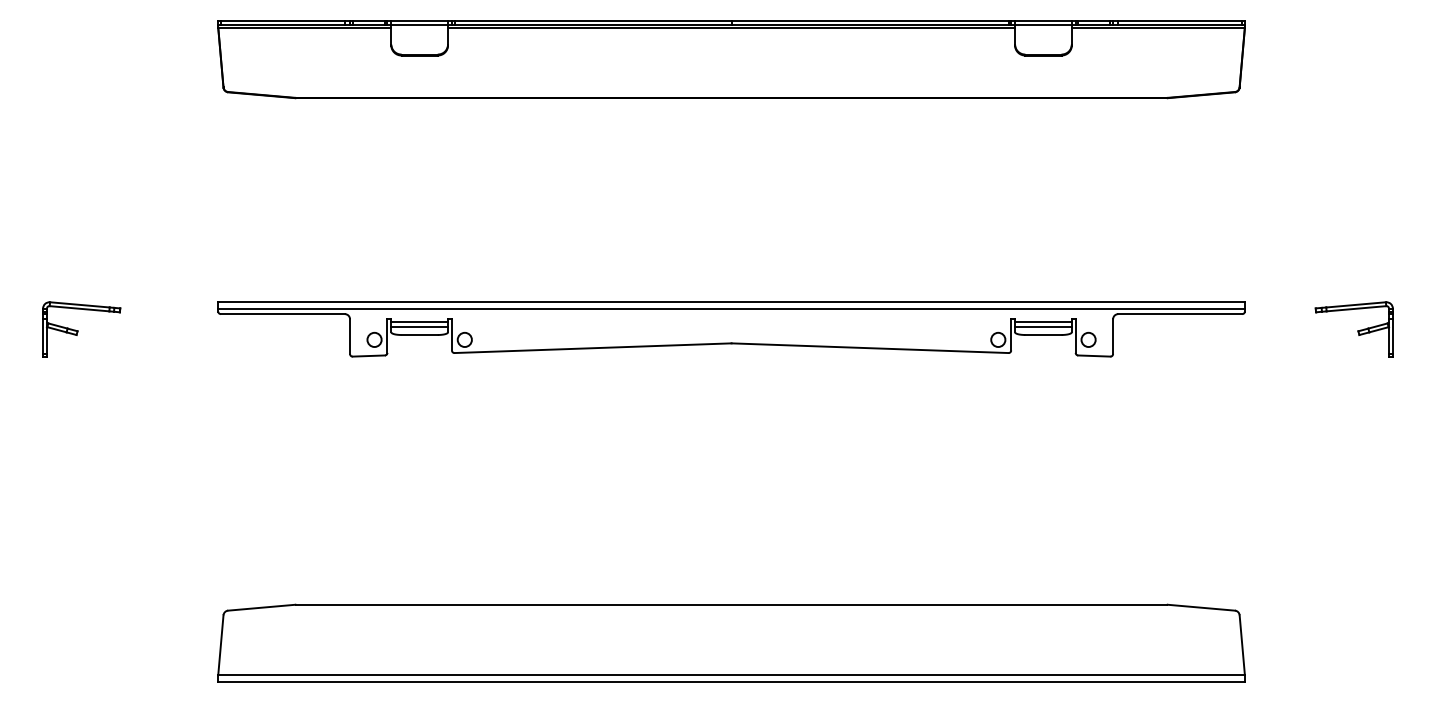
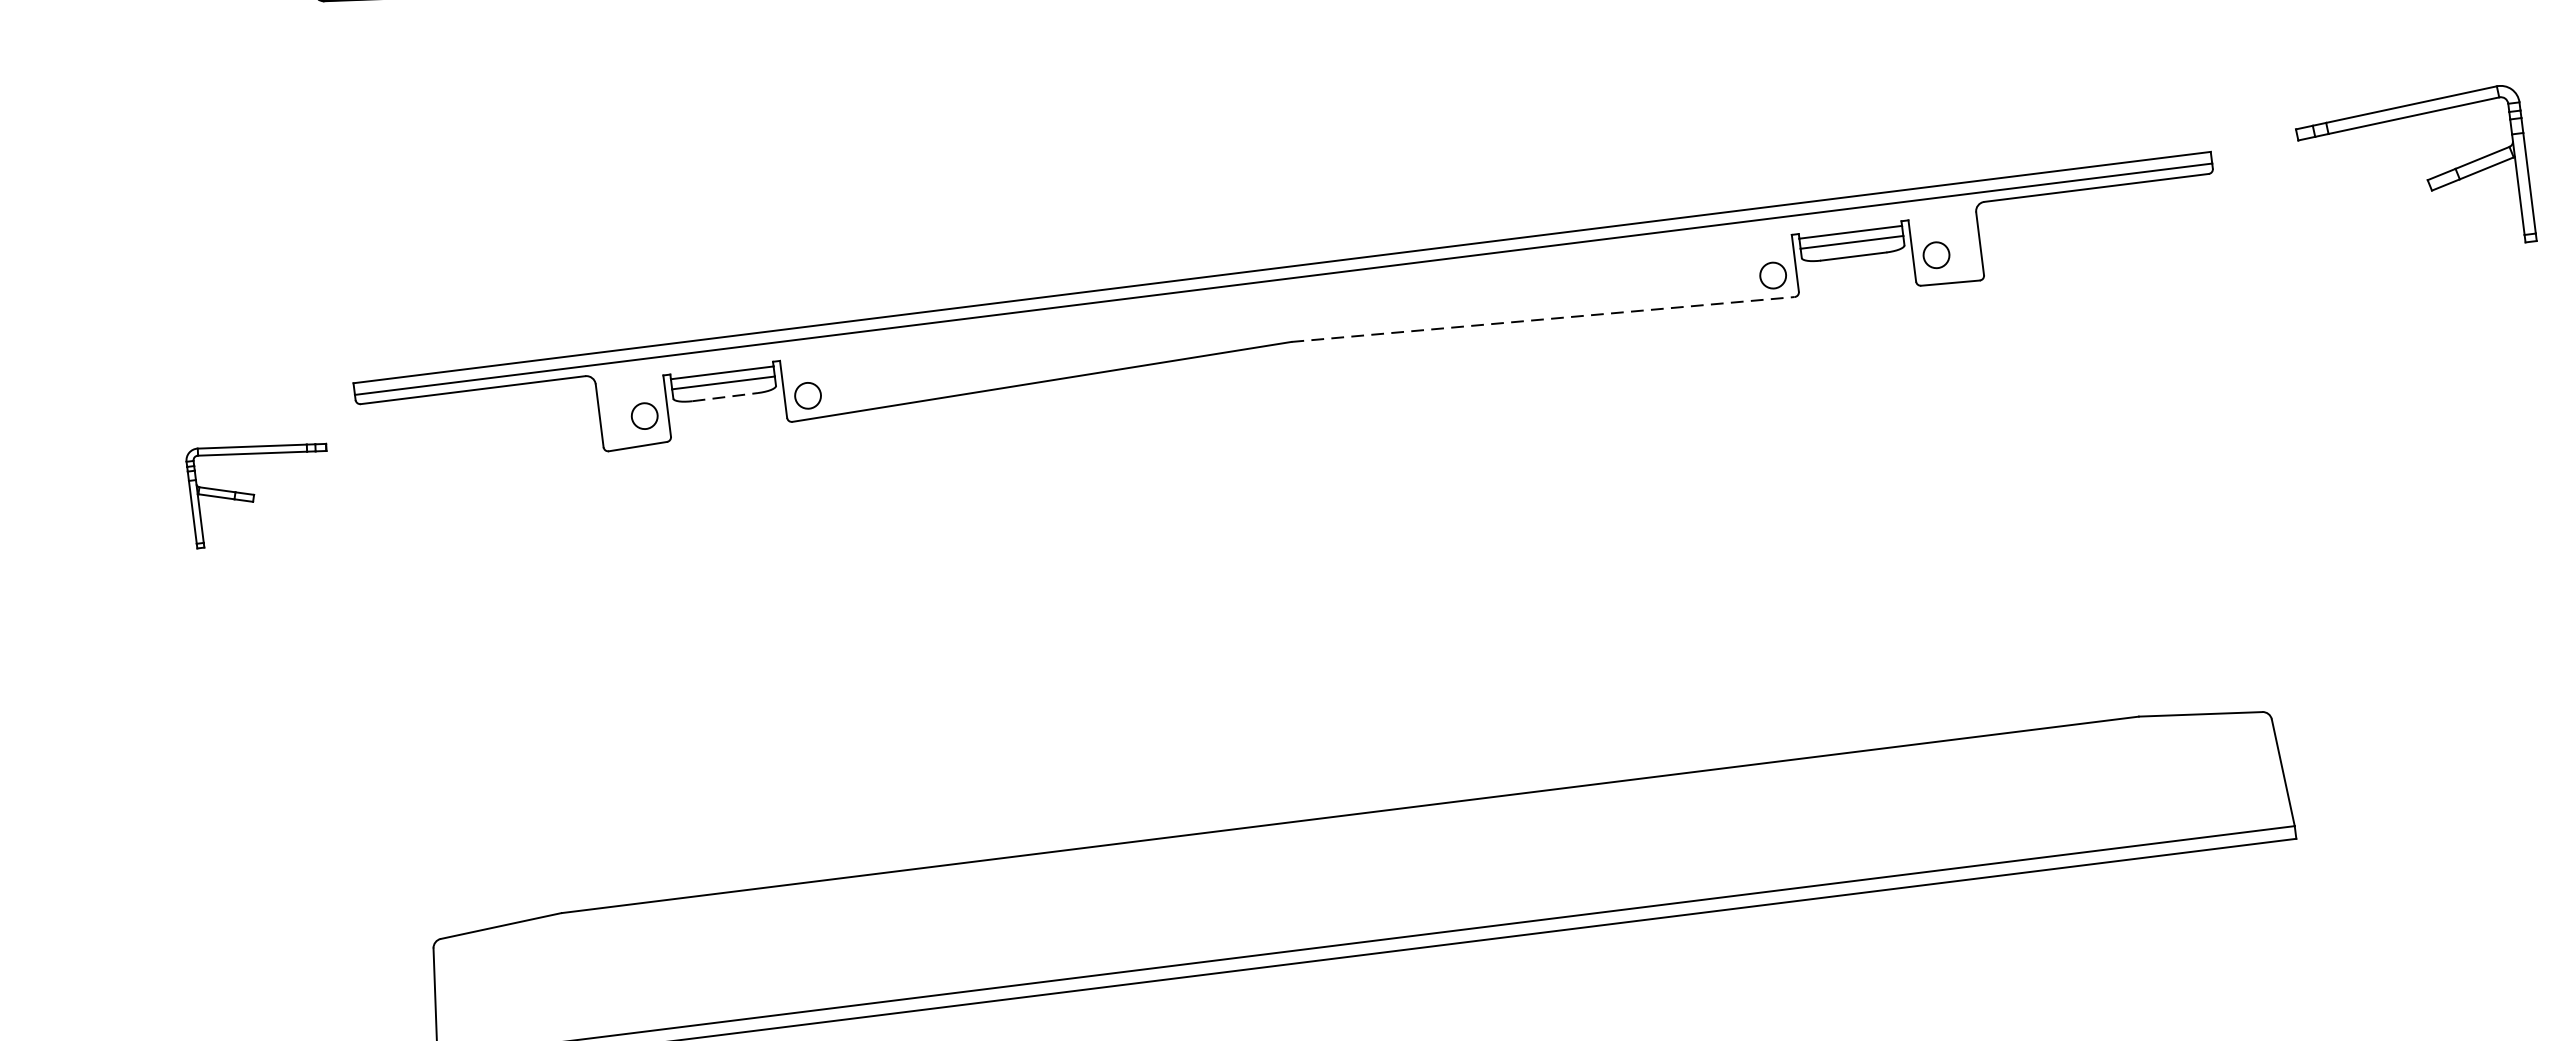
part: (81, 329) -> (260, 490), moved
part: (1353, 329) -> (2413, 176), size x1.6
line: (420, 335) -> (726, 397), solid -> dashed
line: (870, 348) -> (1543, 319), solid -> dashed

